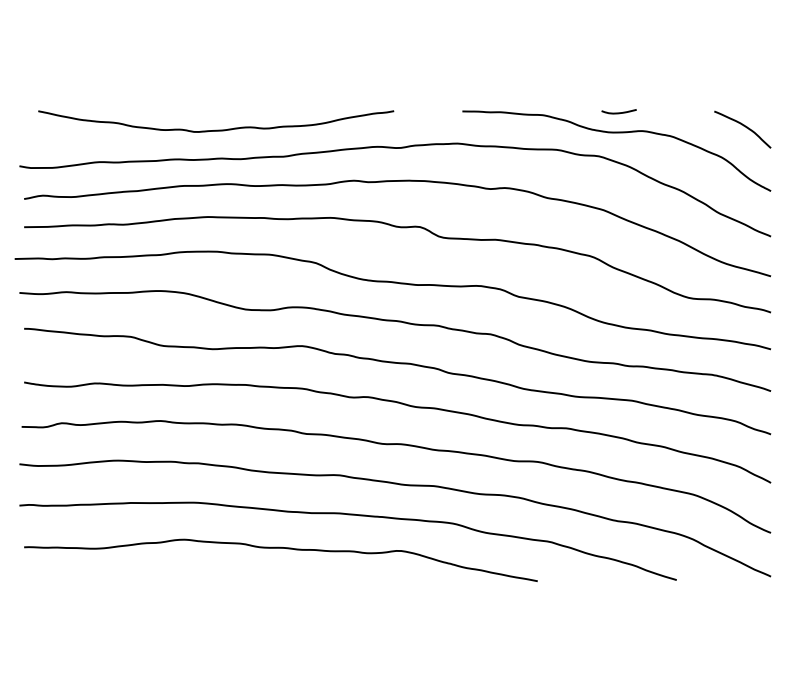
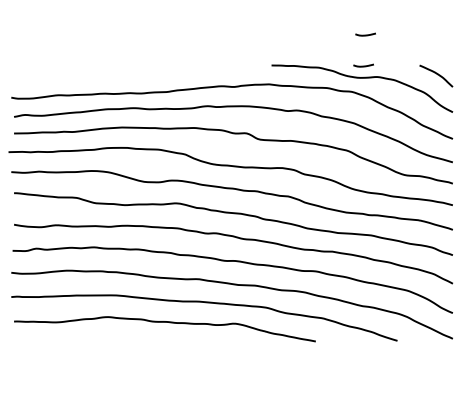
curve: (622, 58) -> (365, 34), added
curve: (217, 128) -> (127, 75), removed

